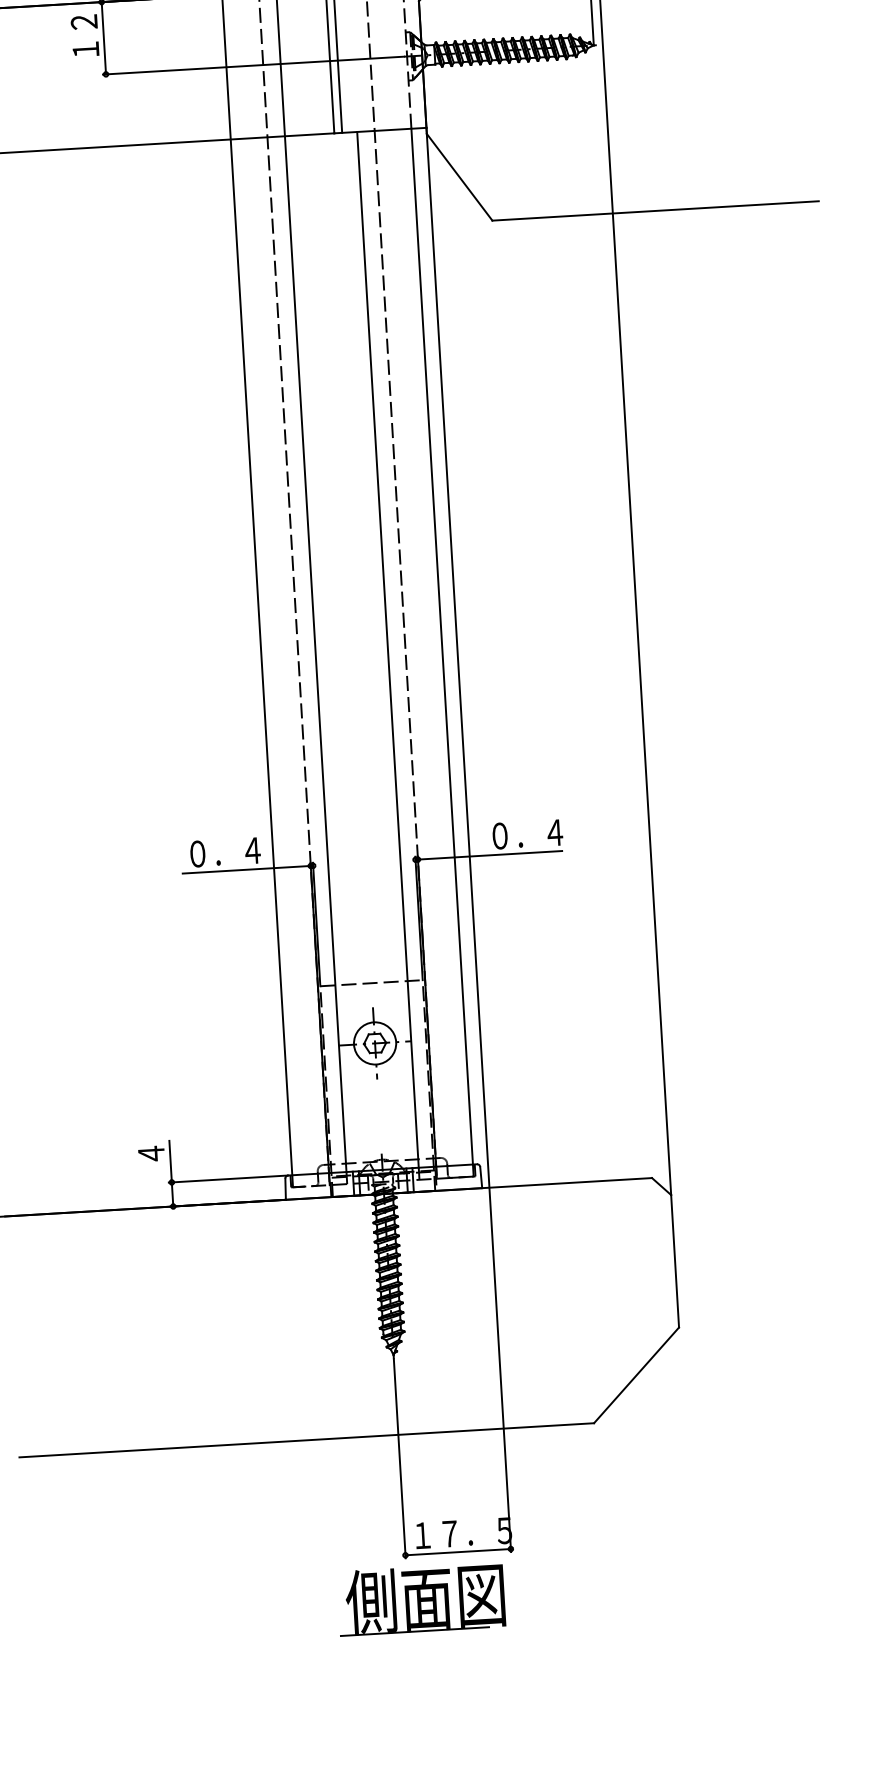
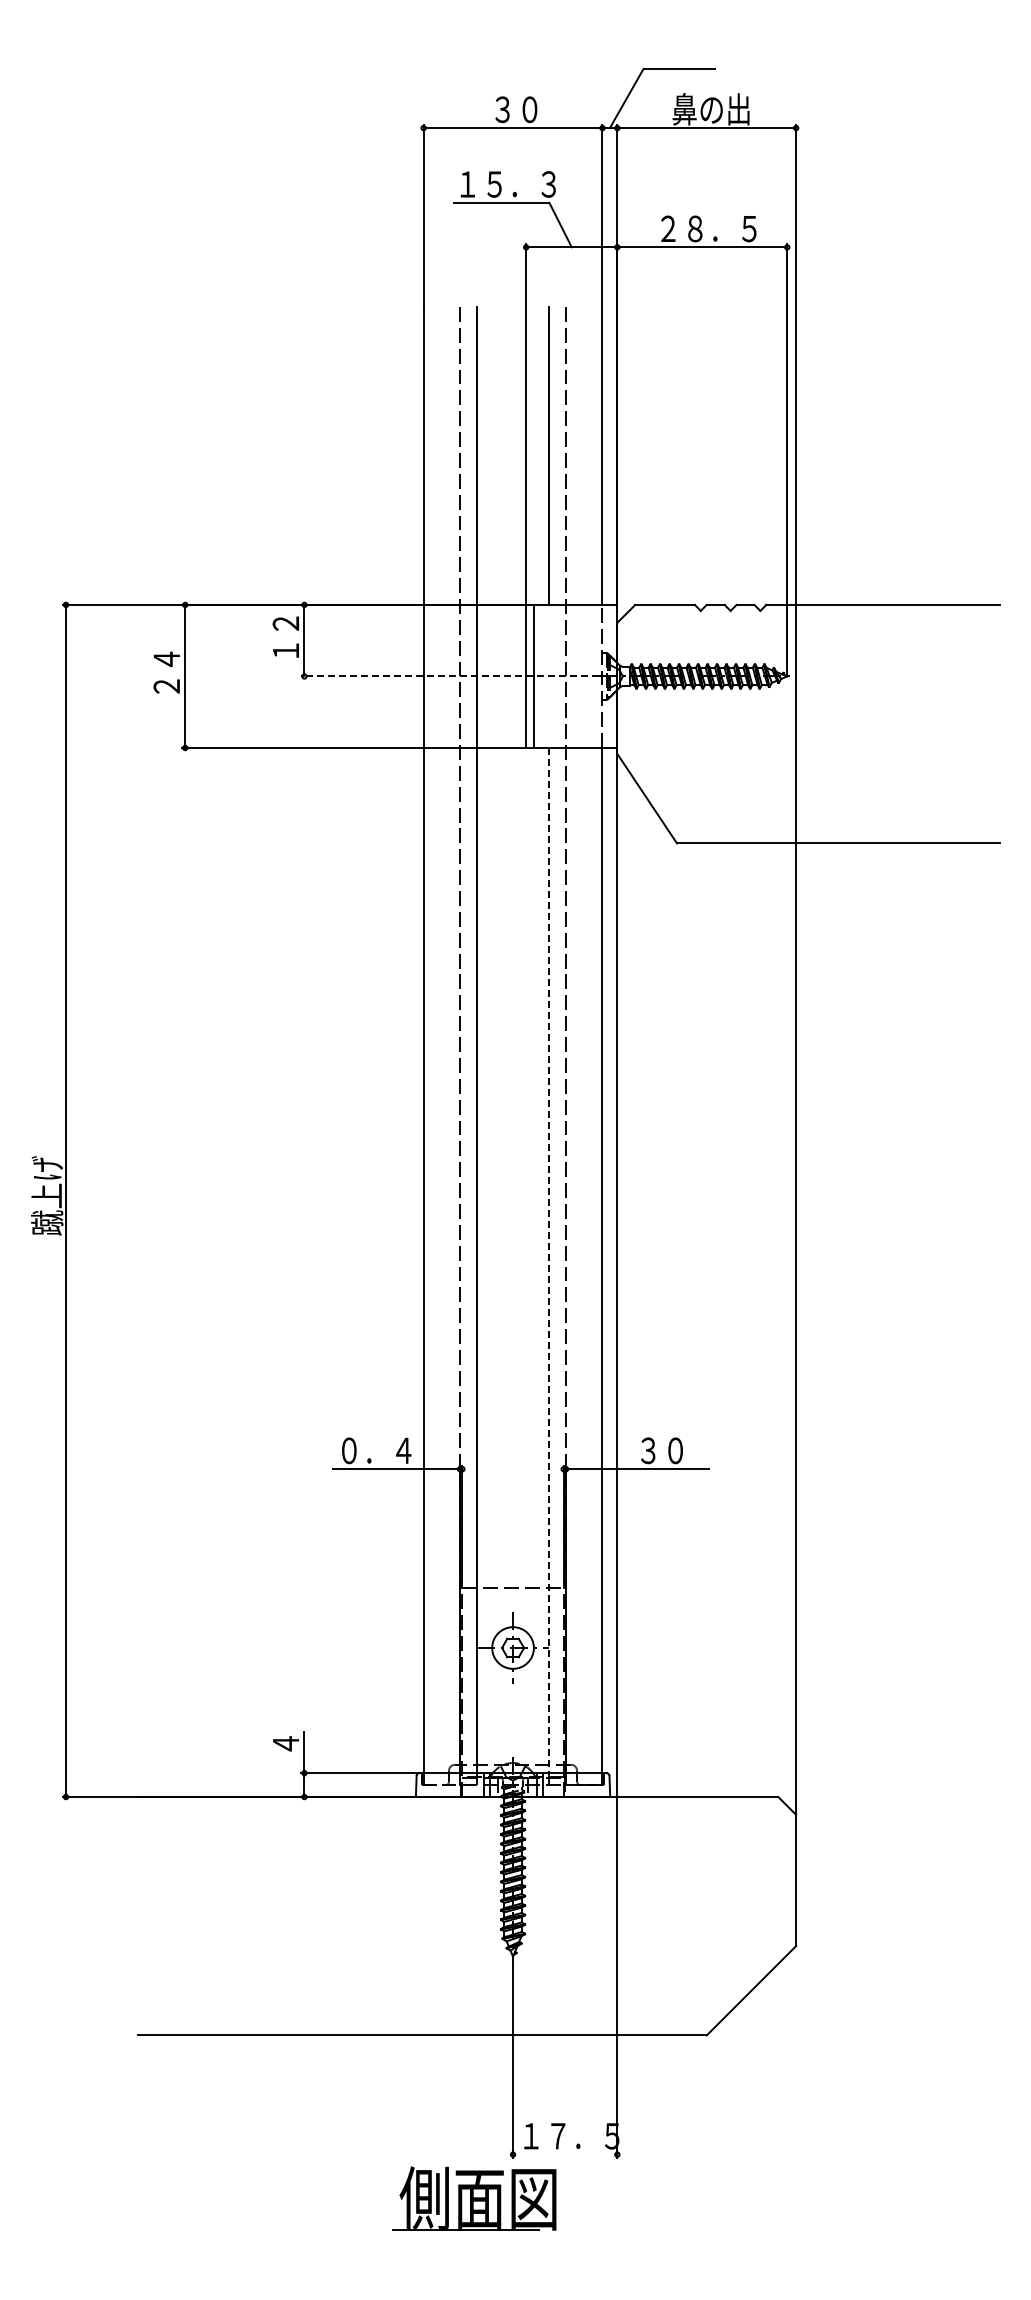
line: (252, 65) -> (449, 676), solid -> dashed
line: (387, 649) -> (548, 1260), solid -> dashed
text: (527, 834) -> (675, 1450), ０．４ -> ３０
line: (458, 1551) -> (565, 2154), removed
part: (421, 1598) -> (474, 2198), moved

